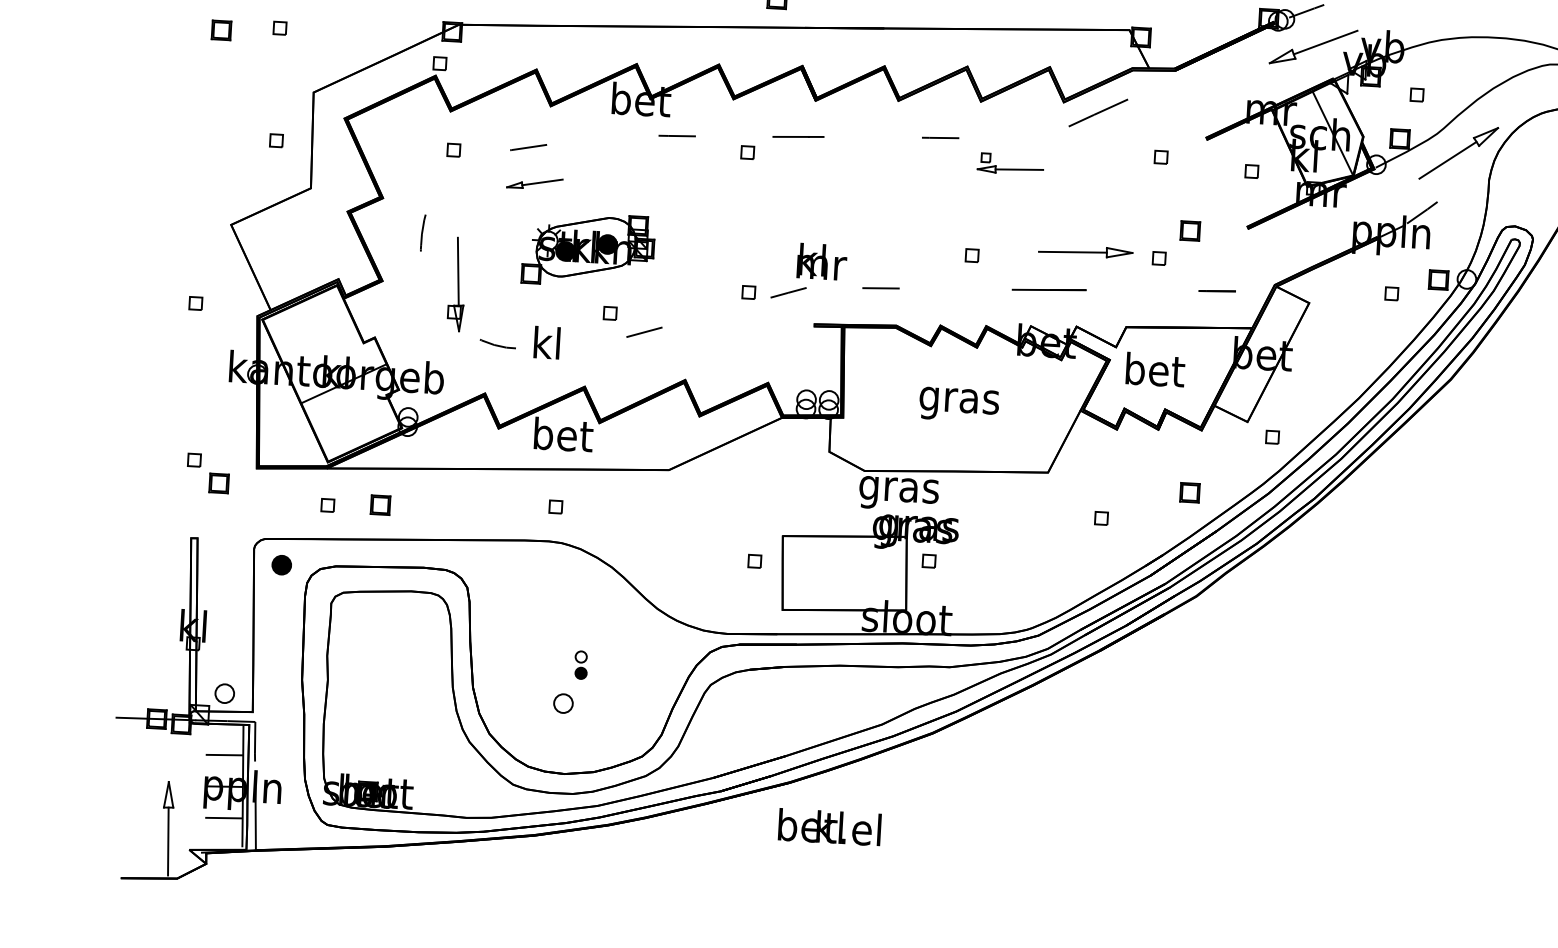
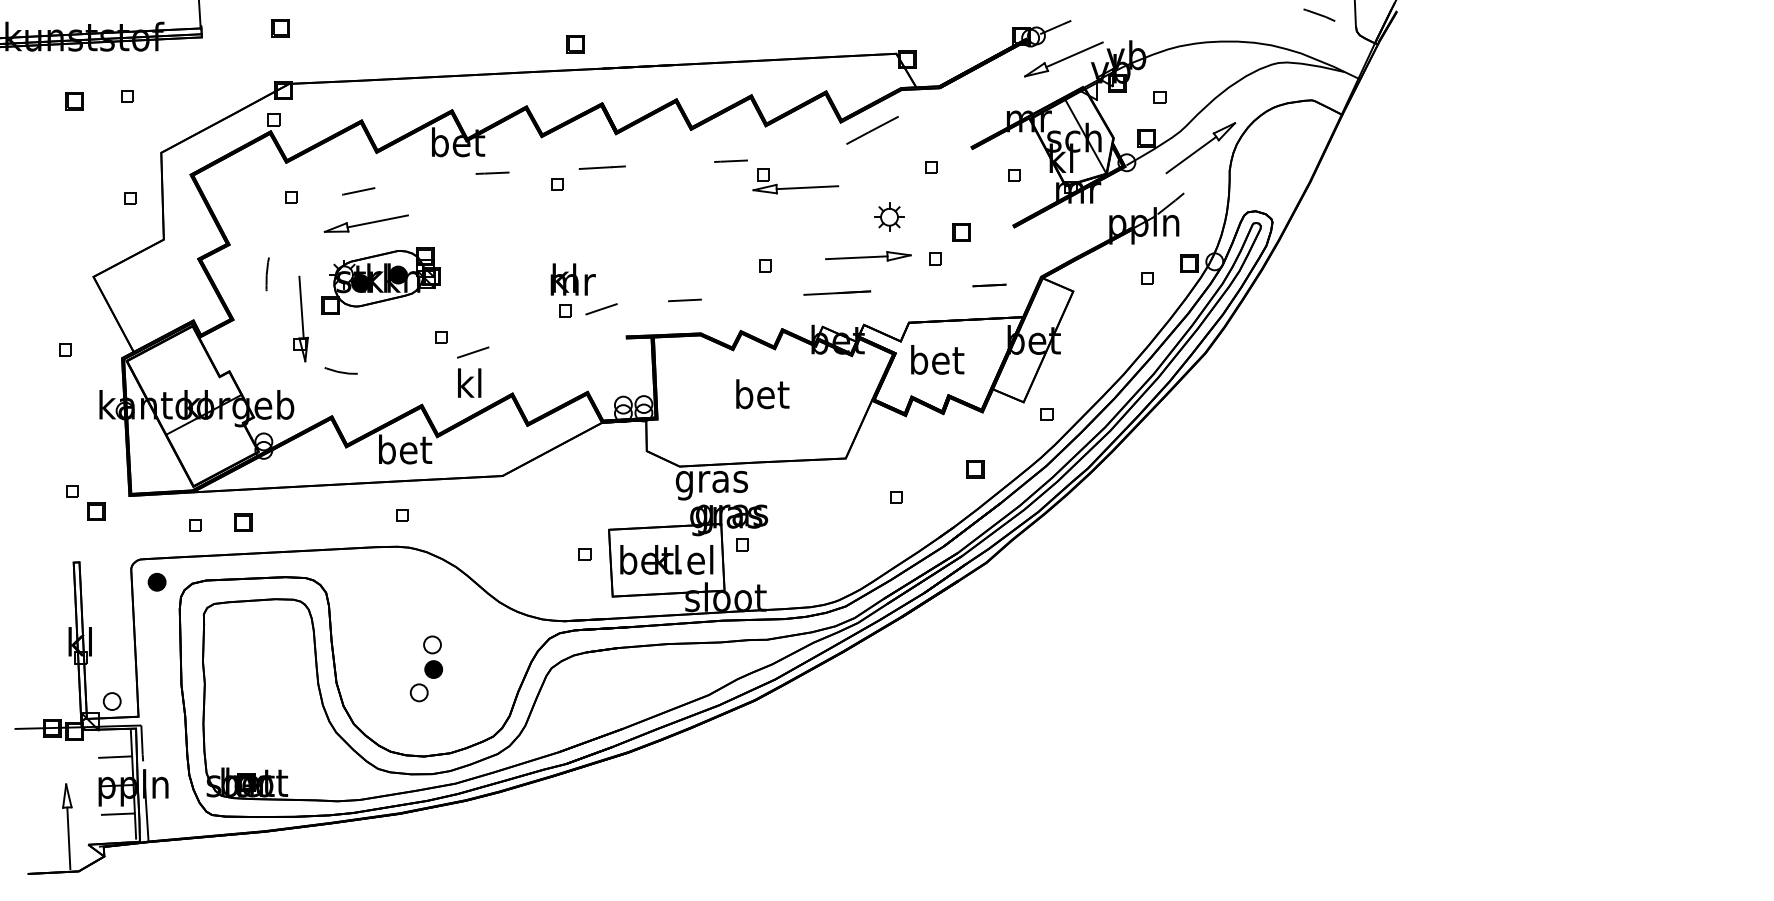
part: (1010, 164) -> (795, 181), size x1.43
part: (534, 183) -> (365, 223), size x1.67
part: (1111, 208) -> (889, 216), added
part: (587, 249) -> (380, 280), moved
text: (821, 261) -> (572, 279), moved
text: (547, 342) -> (469, 382), moved
text: (959, 400) -> (761, 397), gras -> bet
part: (581, 664) -> (433, 656), size x1.67
text: (829, 826) -> (666, 559), moved

